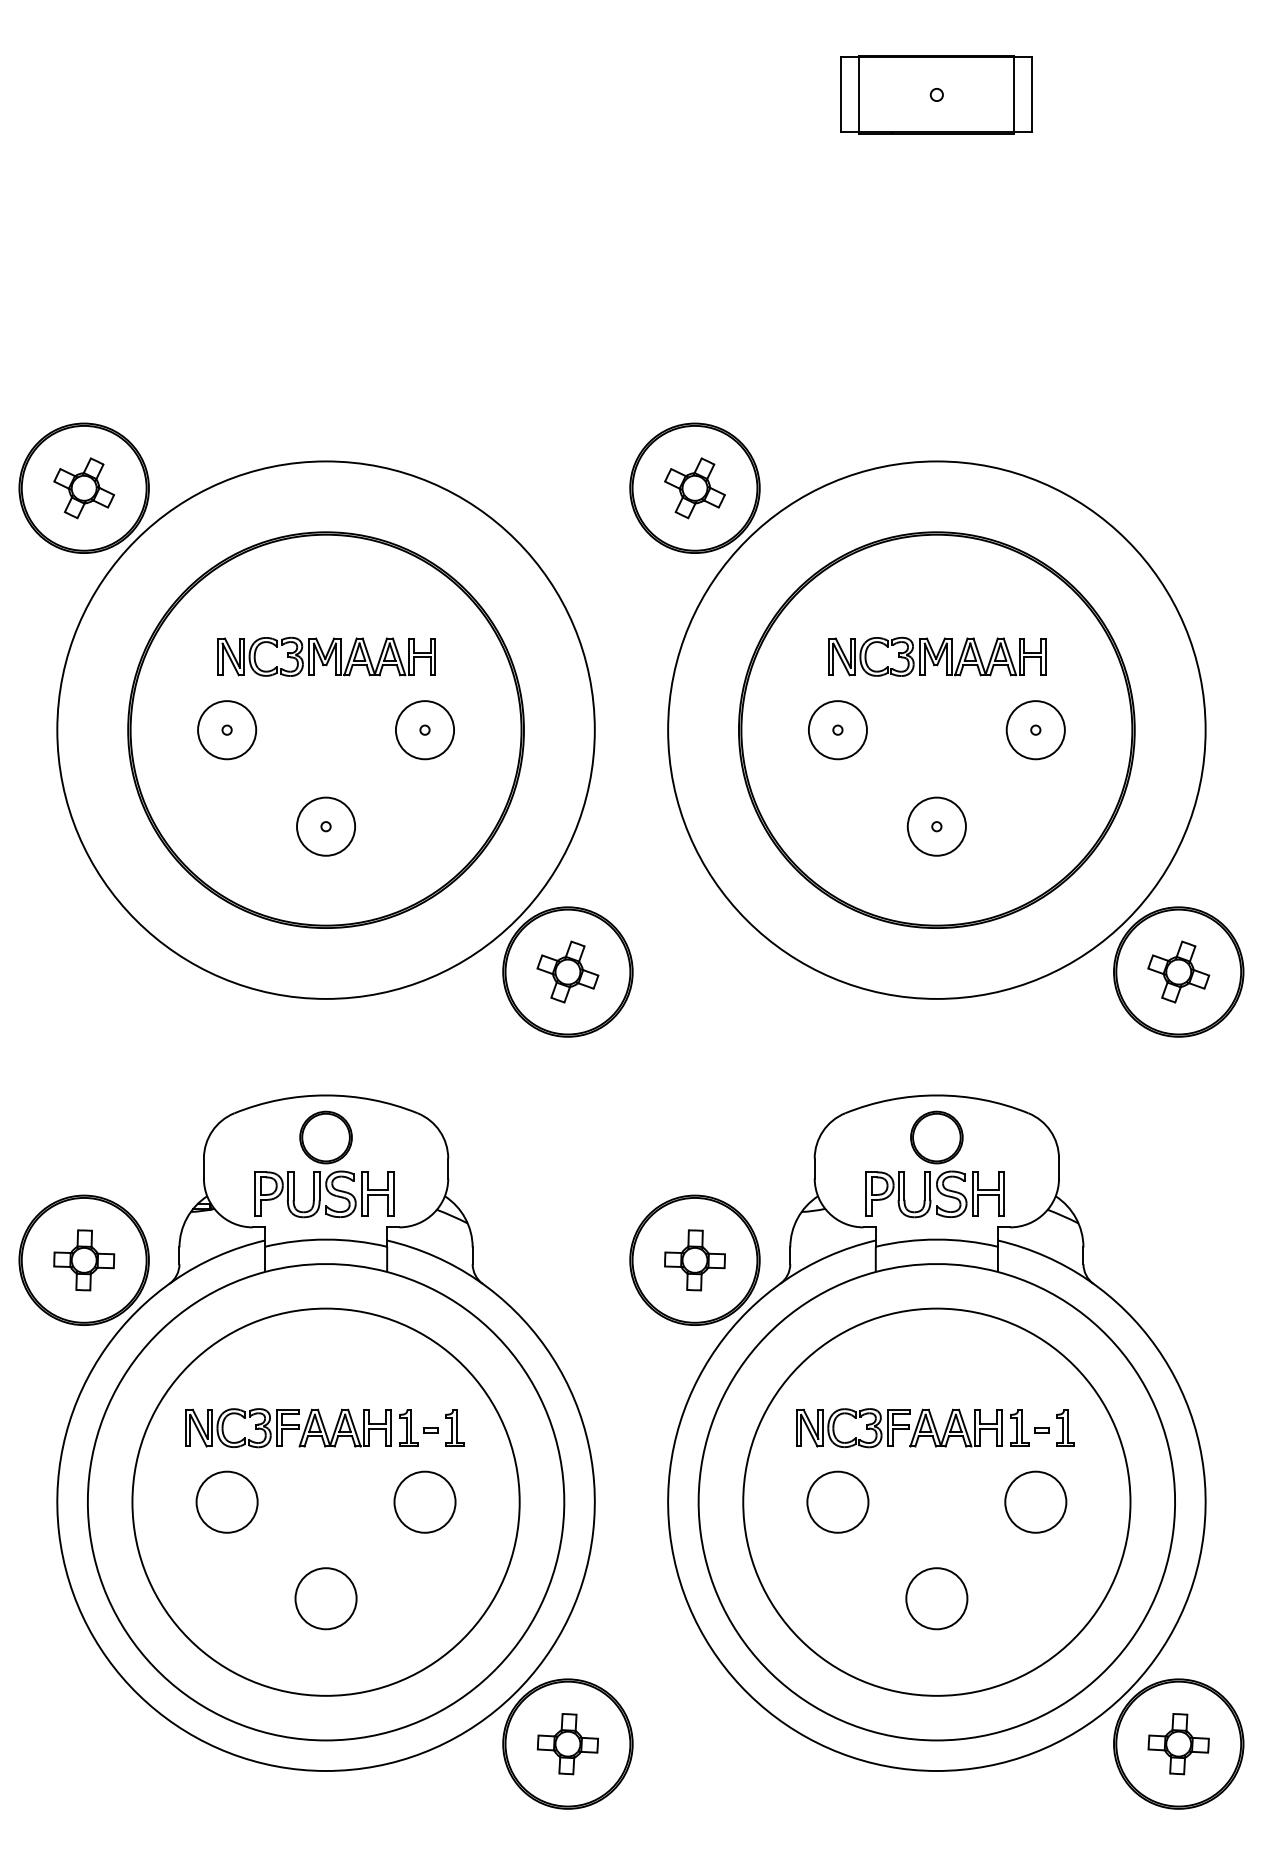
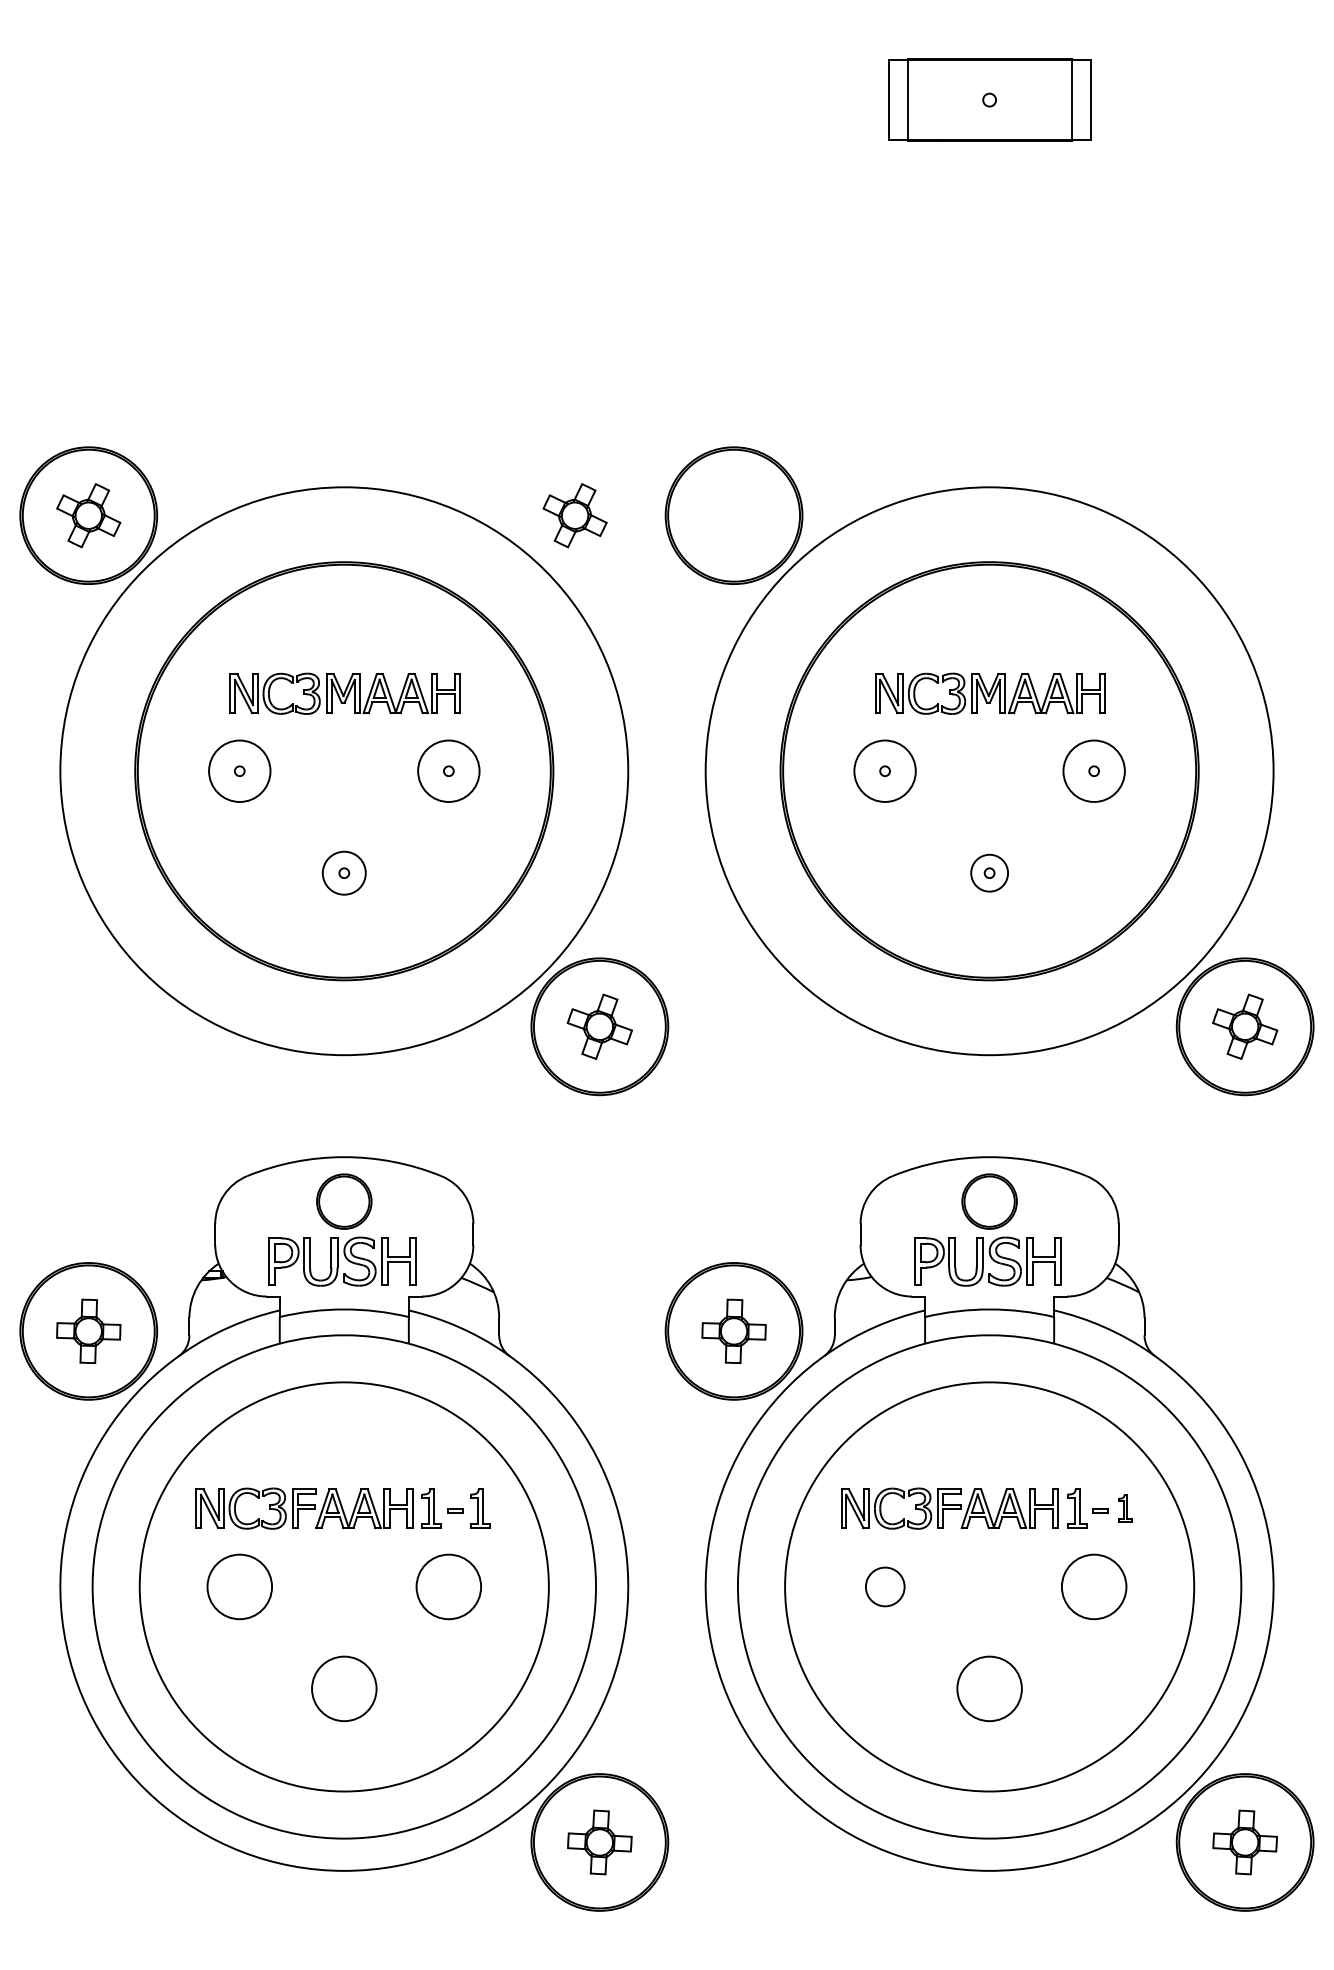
part: (694, 488) -> (574, 515), moved
circle: (326, 826) -> (344, 872), size x0.7
circle: (936, 826) -> (989, 872), size x0.6
part: (1065, 1427) -> (1125, 1508), size x0.7
circle: (838, 1501) -> (885, 1586), size x0.6

